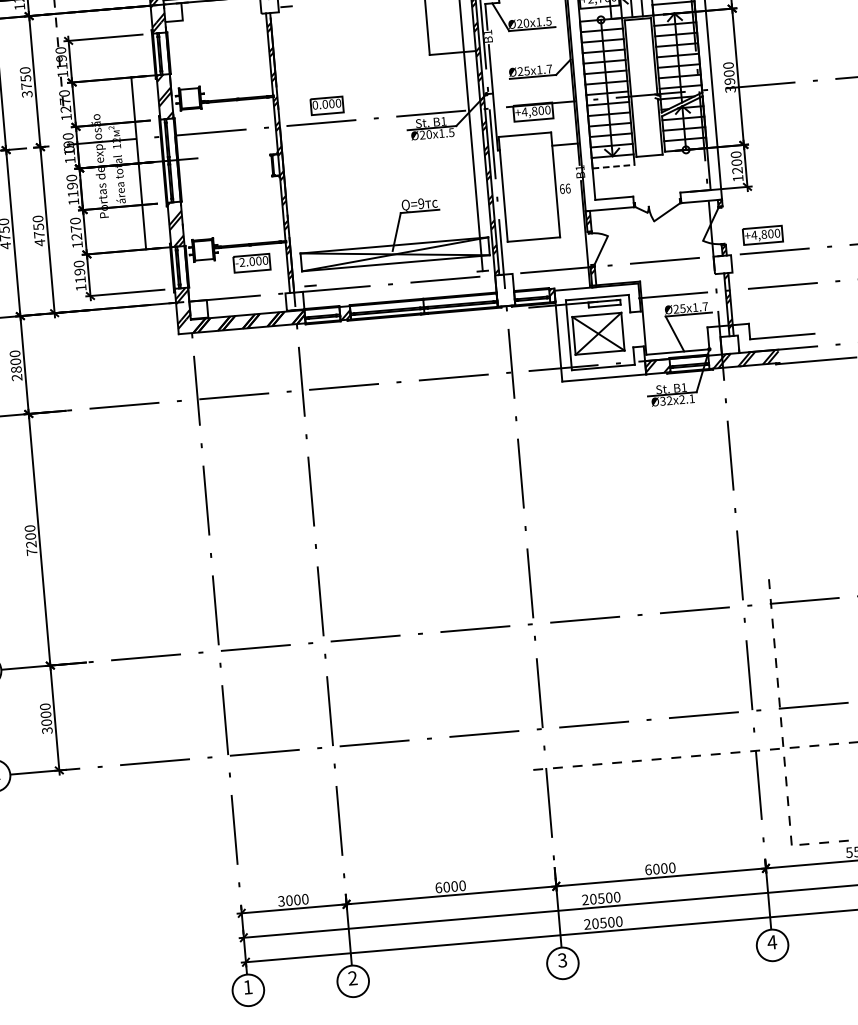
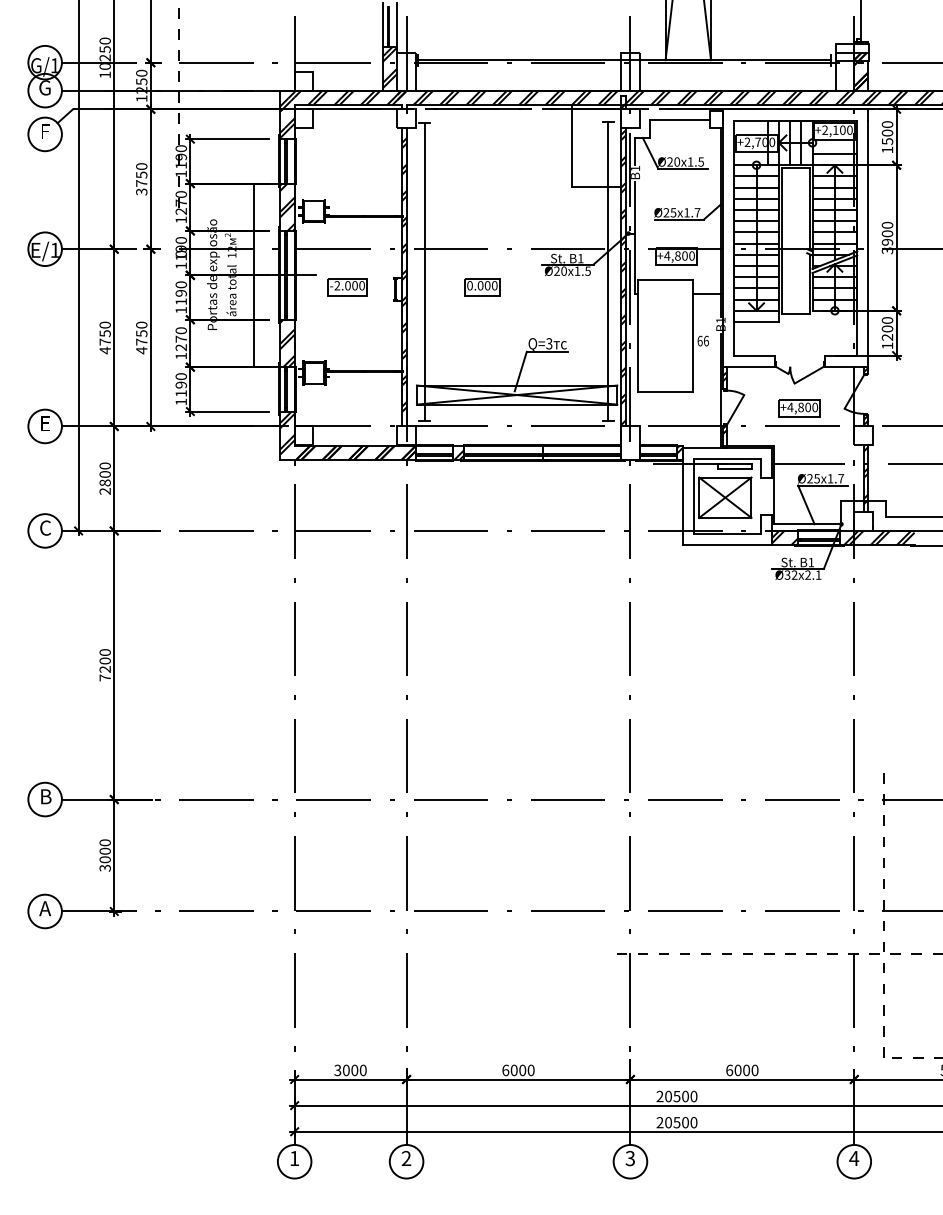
part: (327, 105) -> (482, 287), moved
line: (298, 146) -> (424, 271), added
line: (614, 166) -> (757, 321), dashed -> solid
text: (421, 203) -> (549, 343), Q=9 -> Q=3
part: (762, 235) -> (799, 408), moved
part: (251, 263) -> (347, 287), moved

